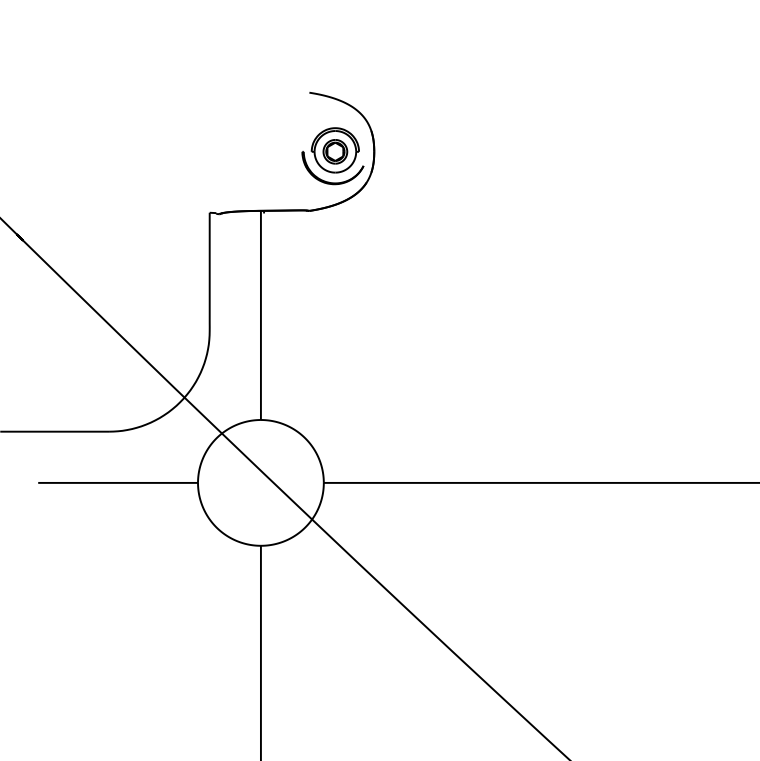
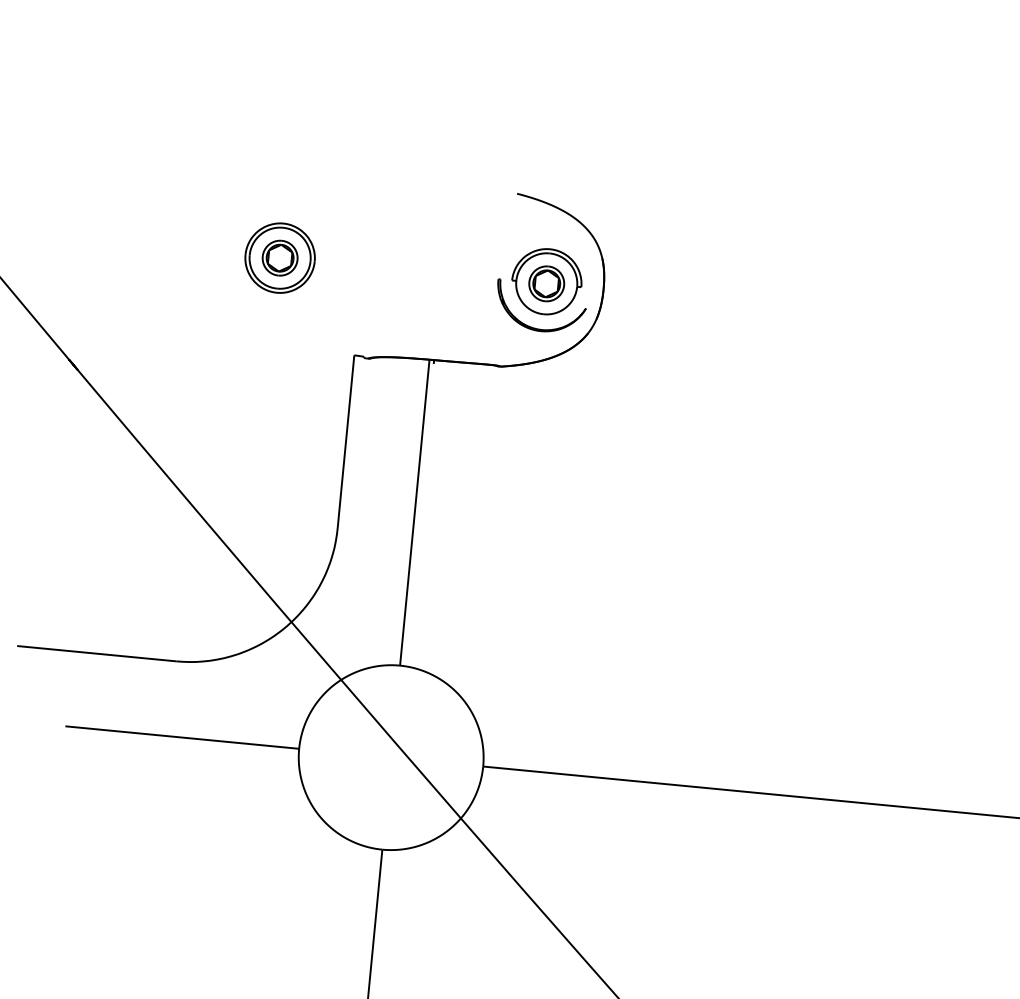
part: (152, 151) -> (279, 257), added

